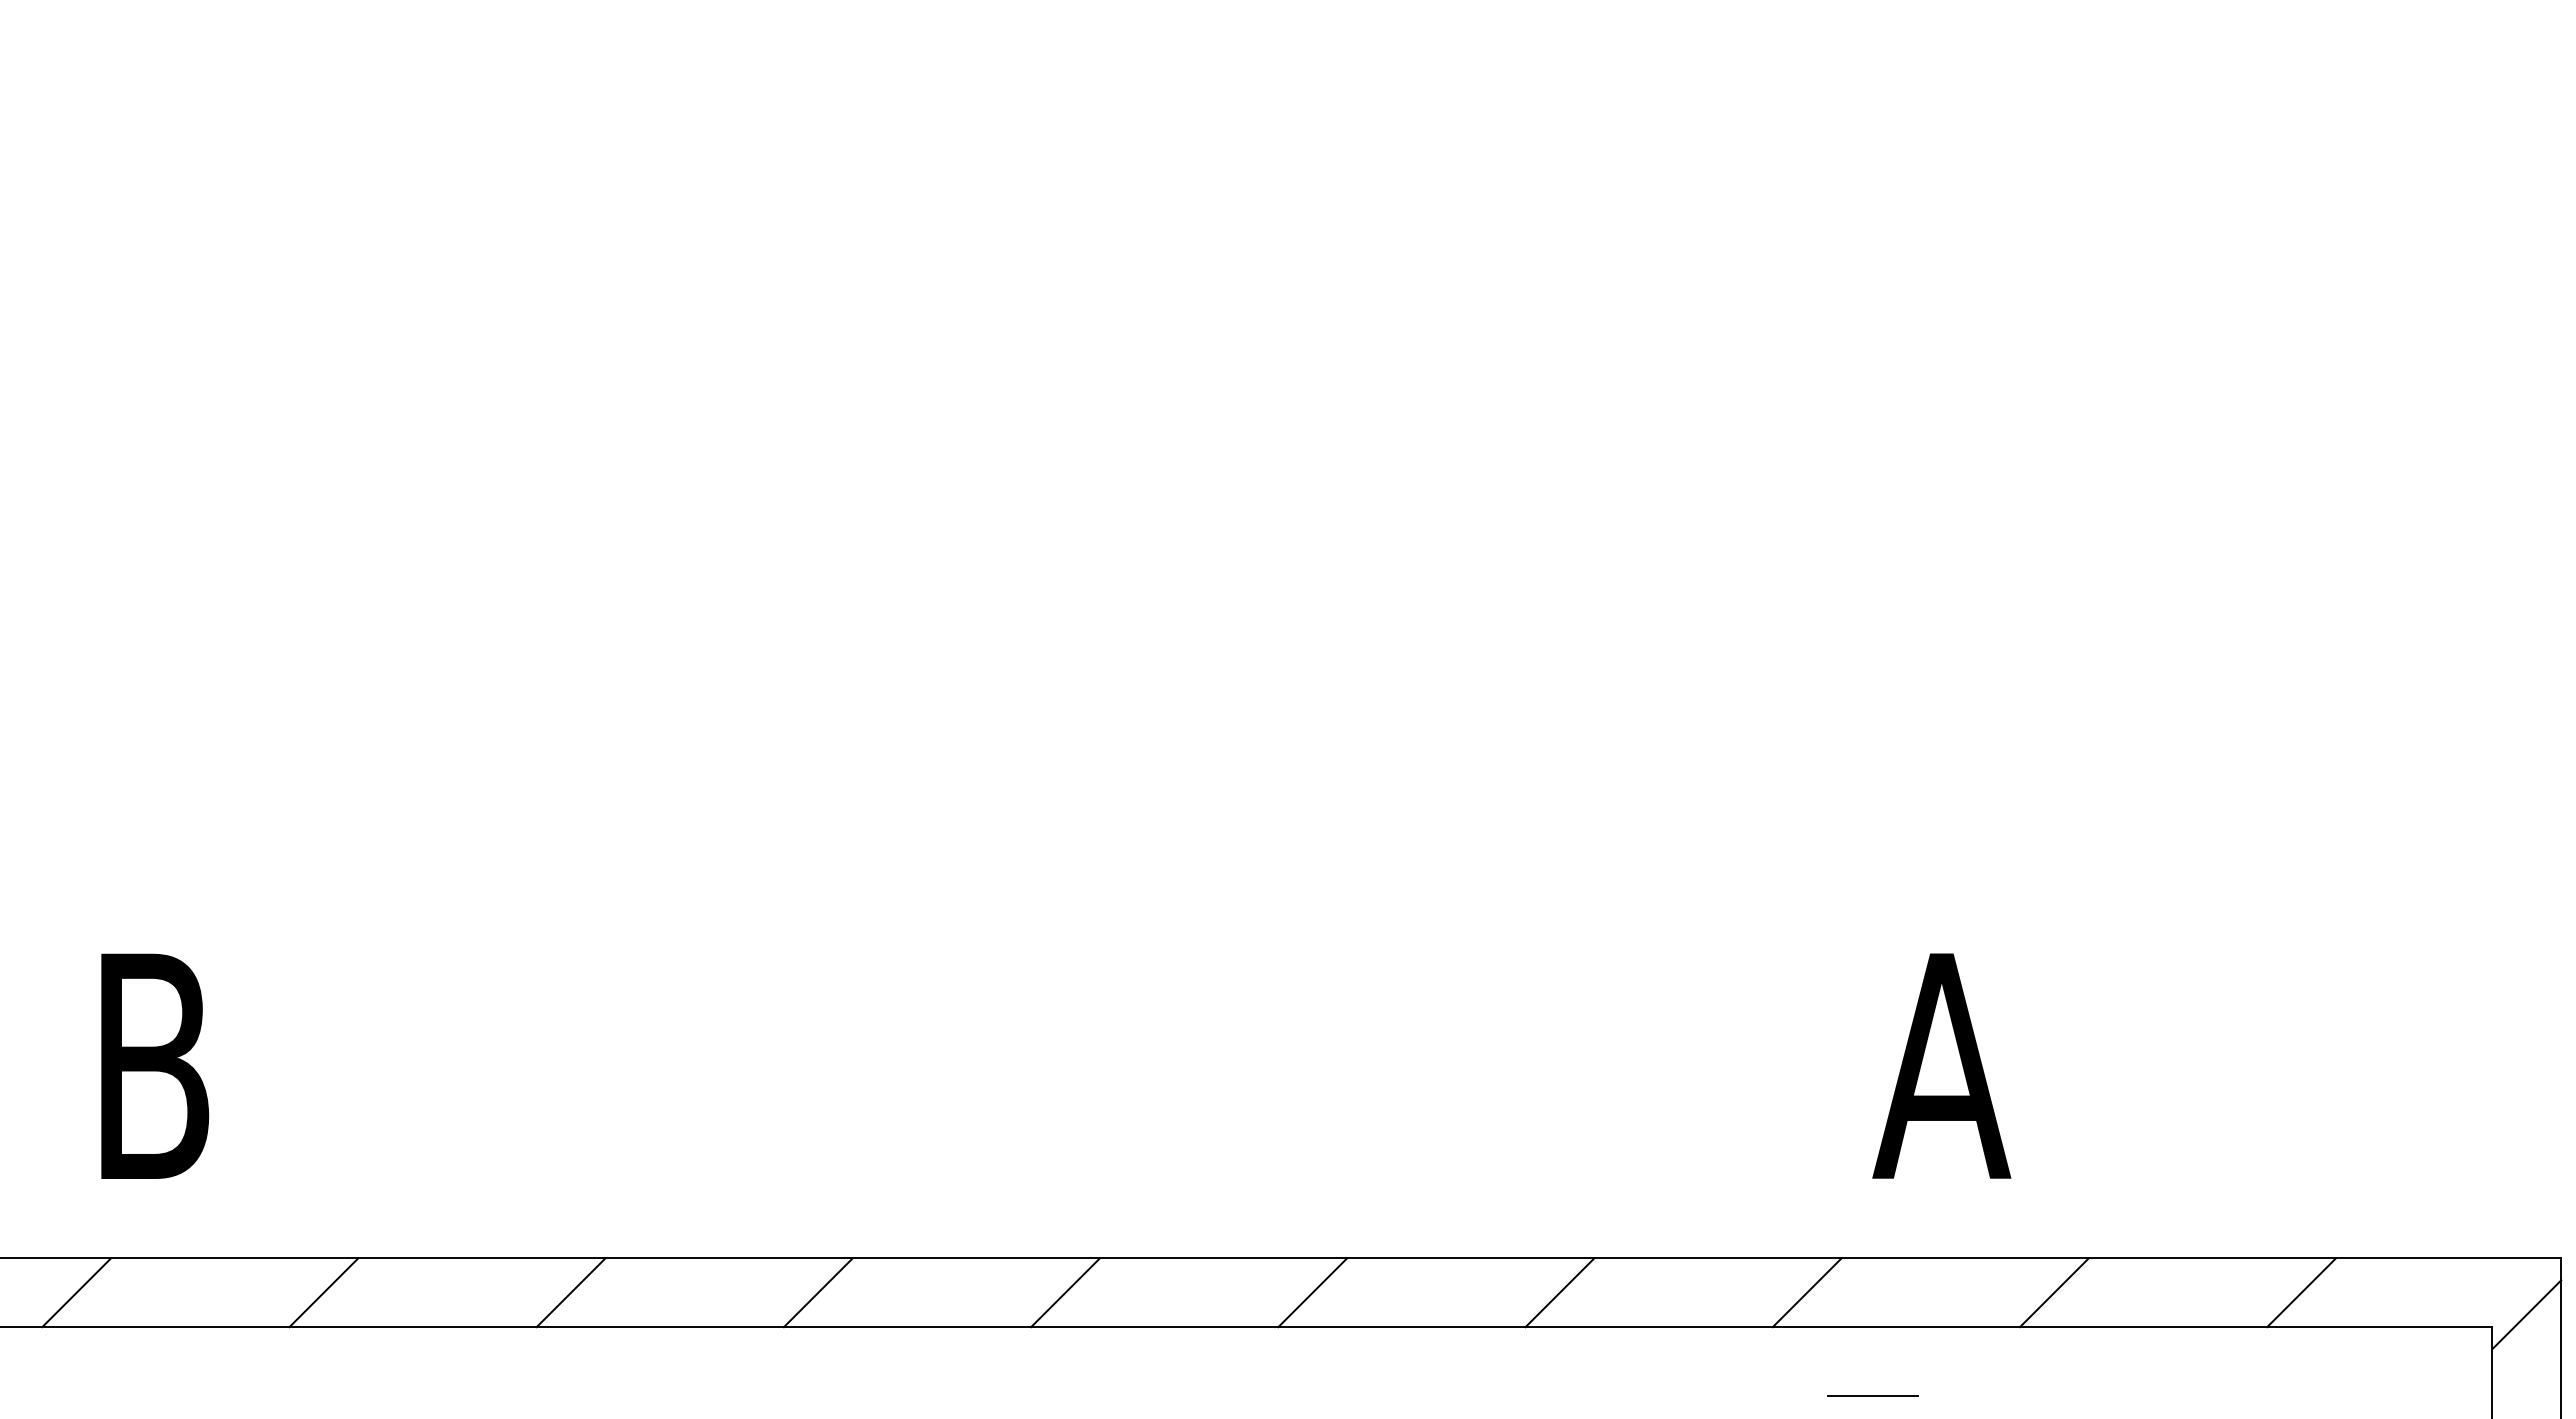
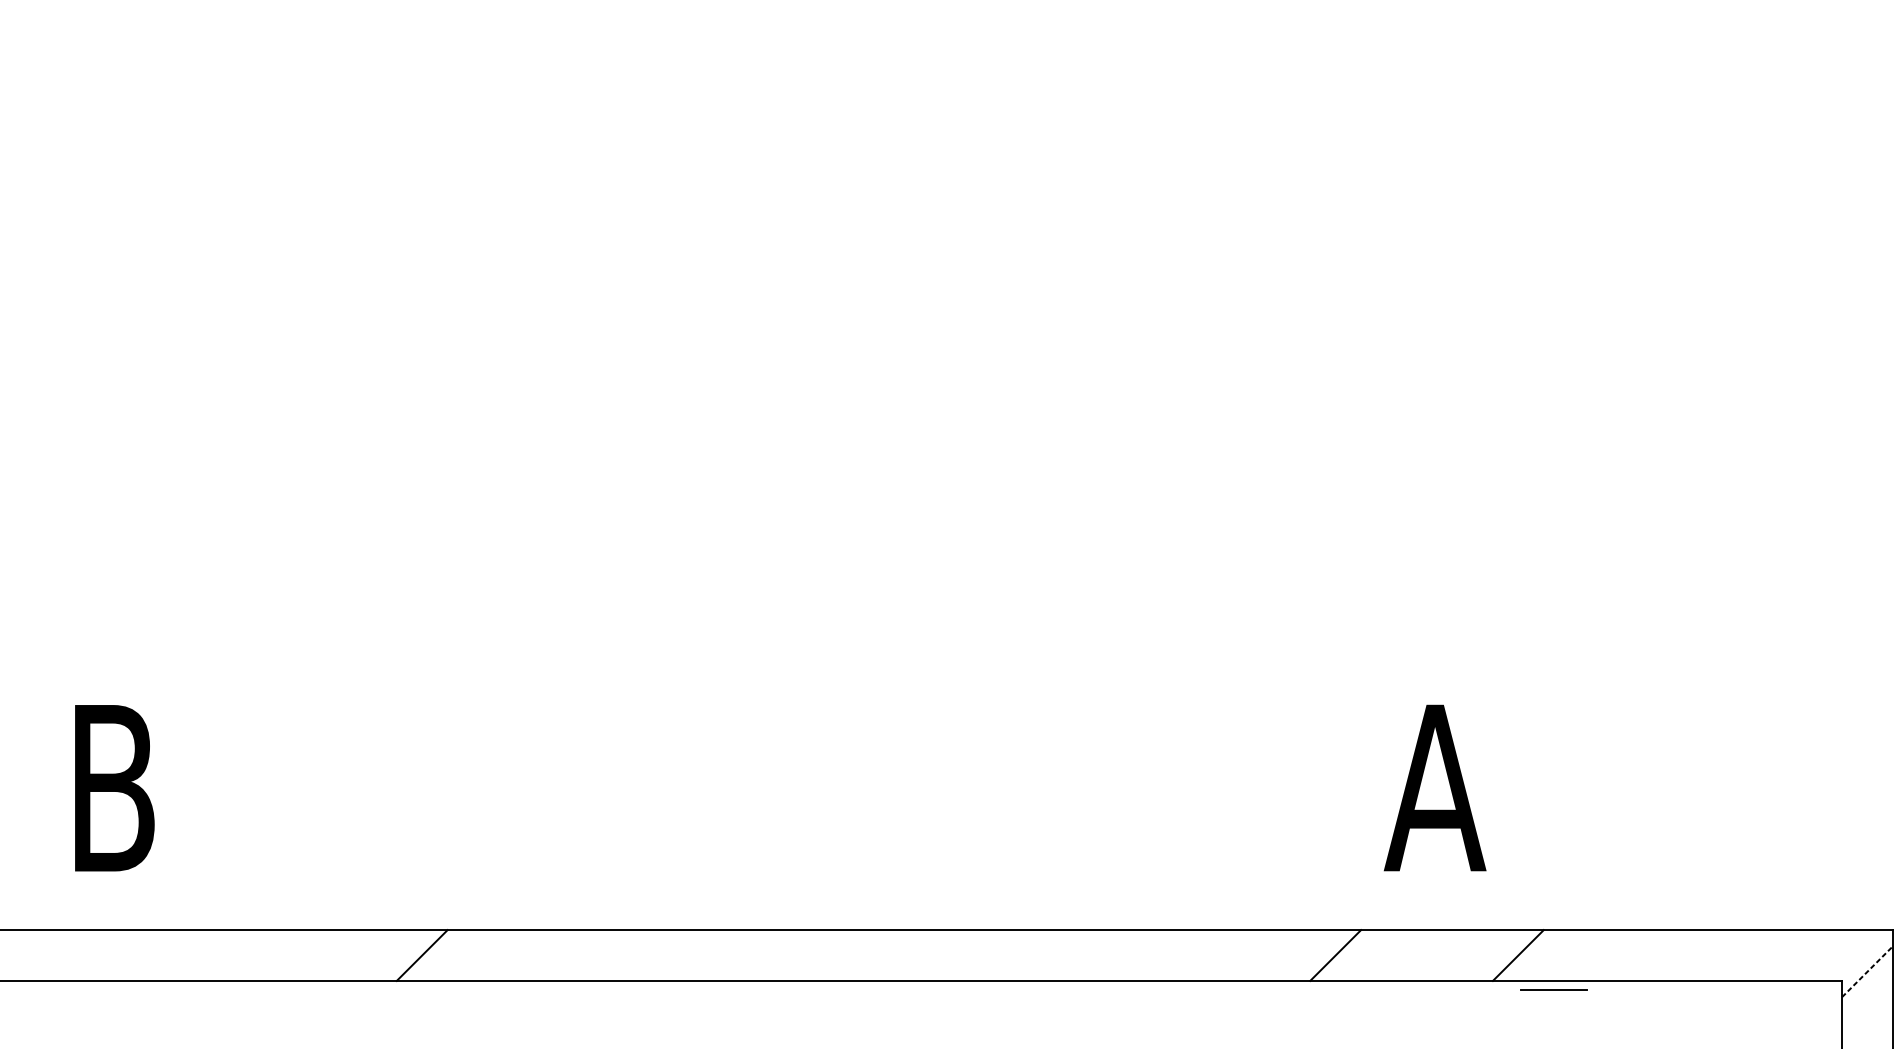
line: (76, 1292) -> (56, 955), removed
line: (323, 1292) -> (239, 955), removed
line: (817, 1292) -> (604, 955), removed
line: (1065, 1292) -> (787, 955), removed
line: (1312, 1292) -> (970, 955), removed
line: (1559, 1292) -> (1152, 955), removed
line: (2301, 1292) -> (1700, 955), removed
line: (2526, 1314) -> (1867, 971), solid -> dashed
line: (1872, 1395) -> (1553, 990), moved

